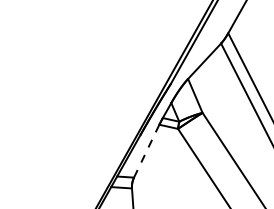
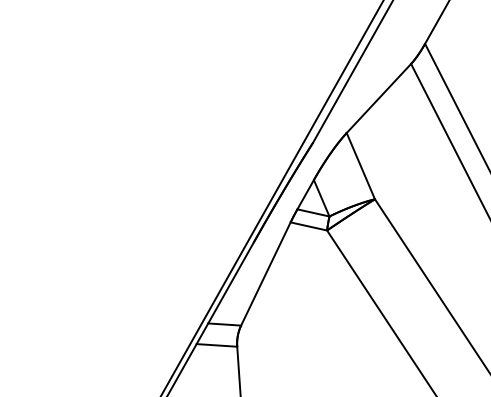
line: (146, 150) -> (265, 272), dashed -> solid

